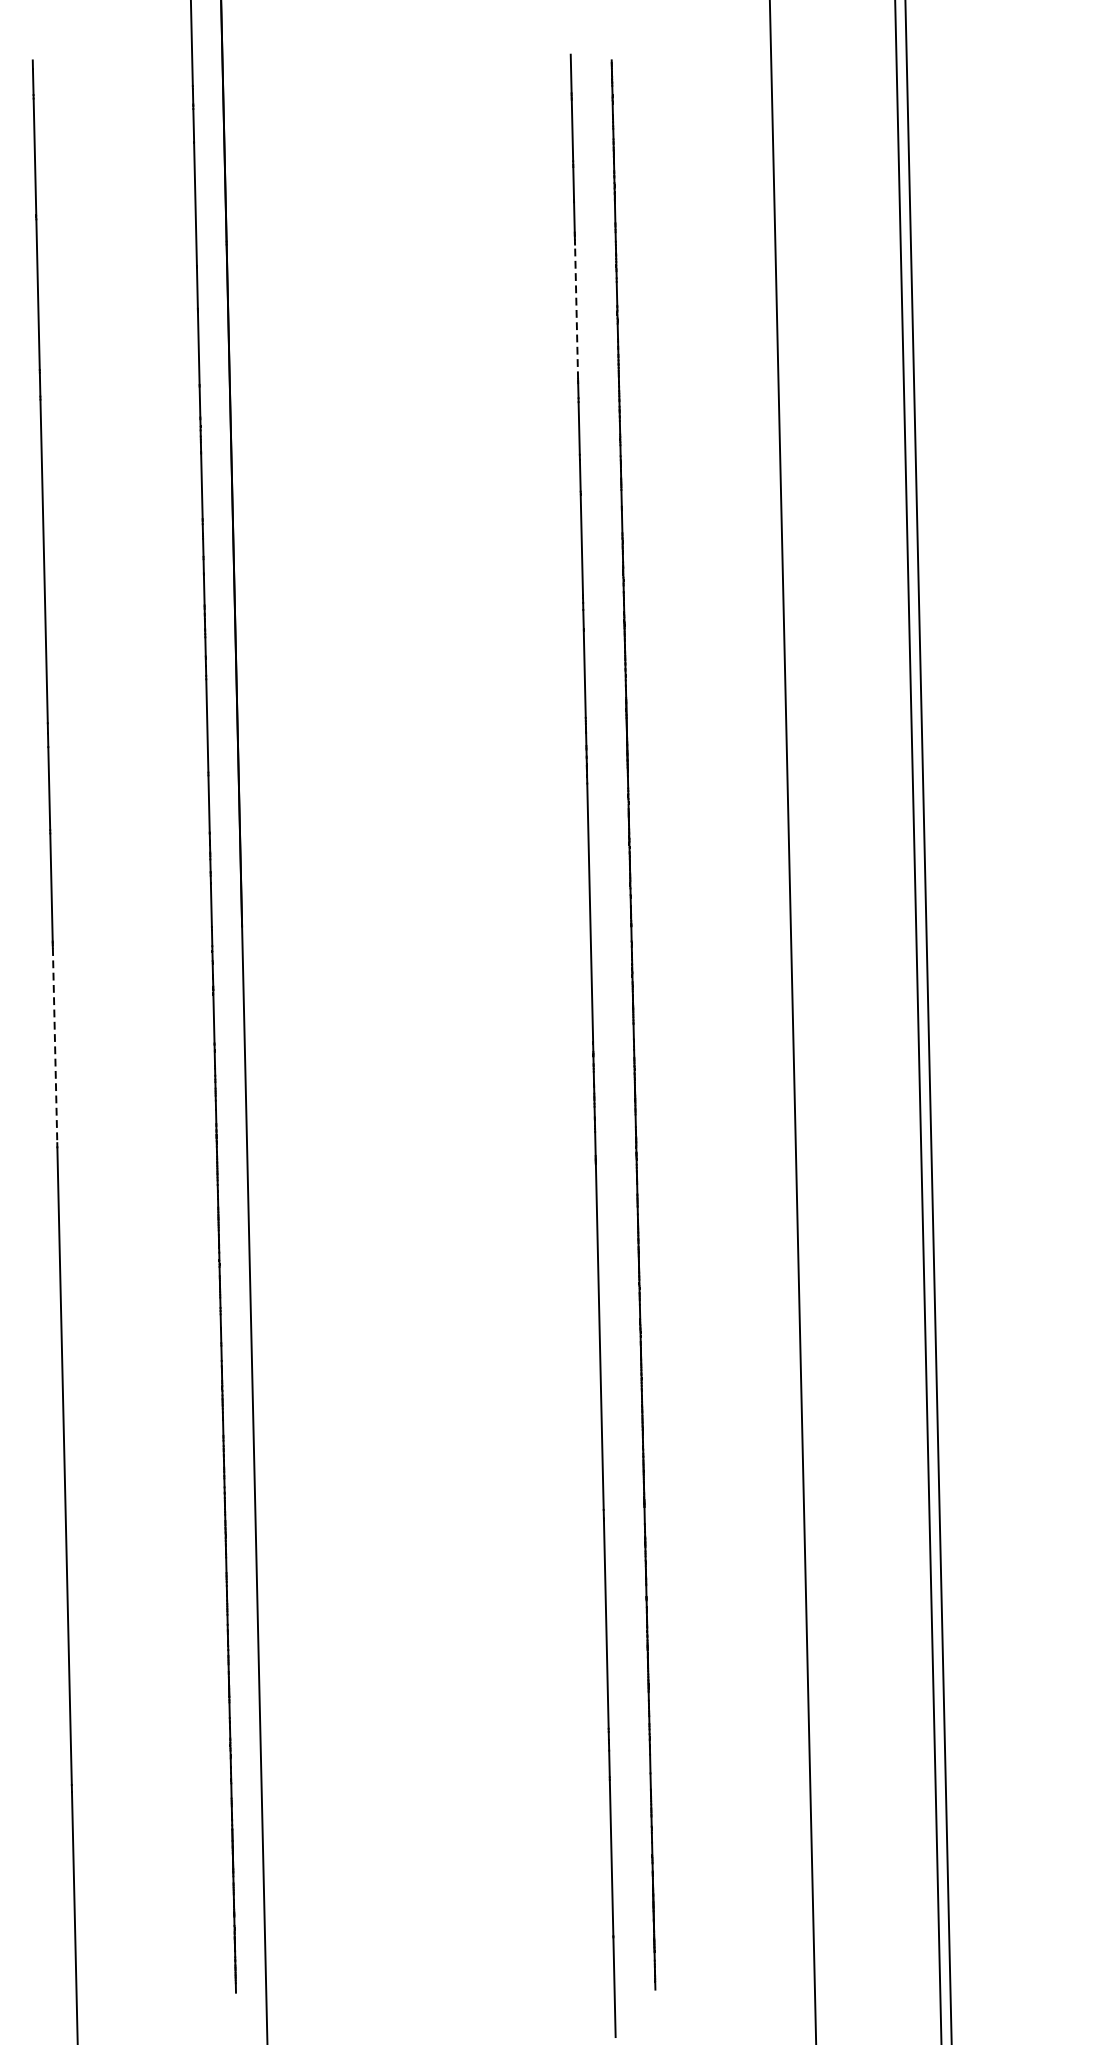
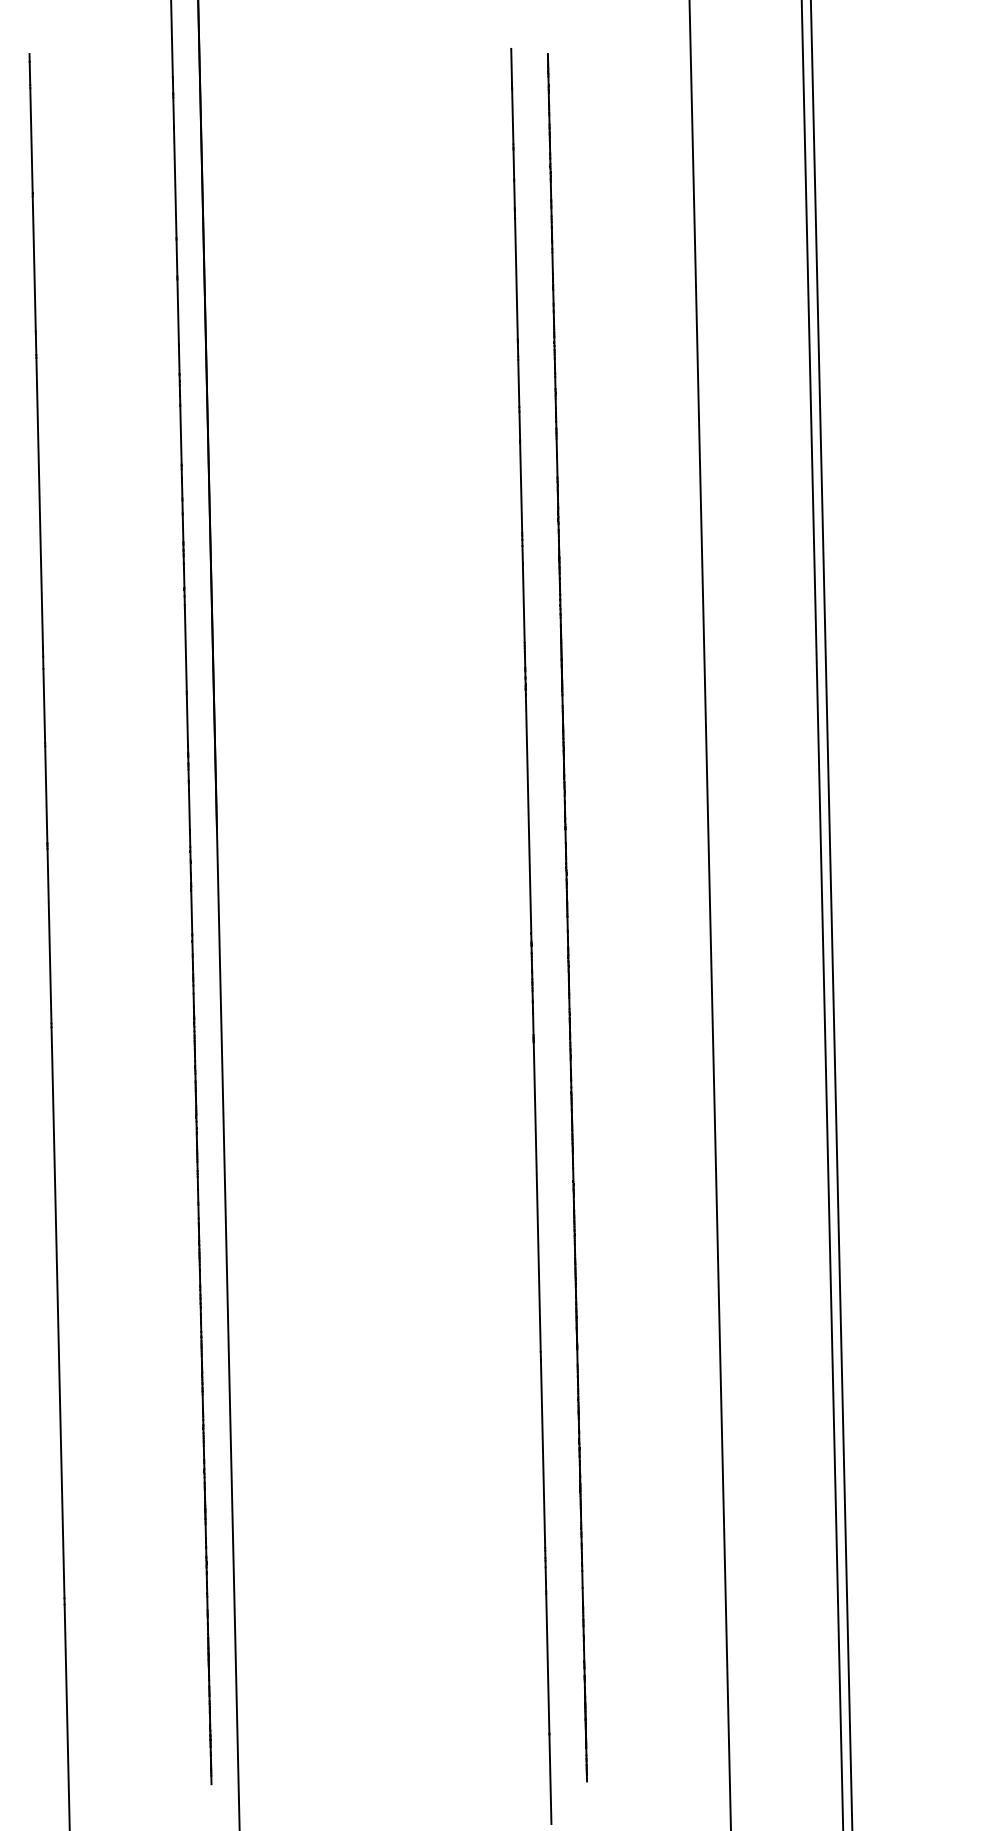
line: (576, 311) -> (516, 278), dashed -> solid
line: (55, 1045) -> (49, 936), dashed -> solid

